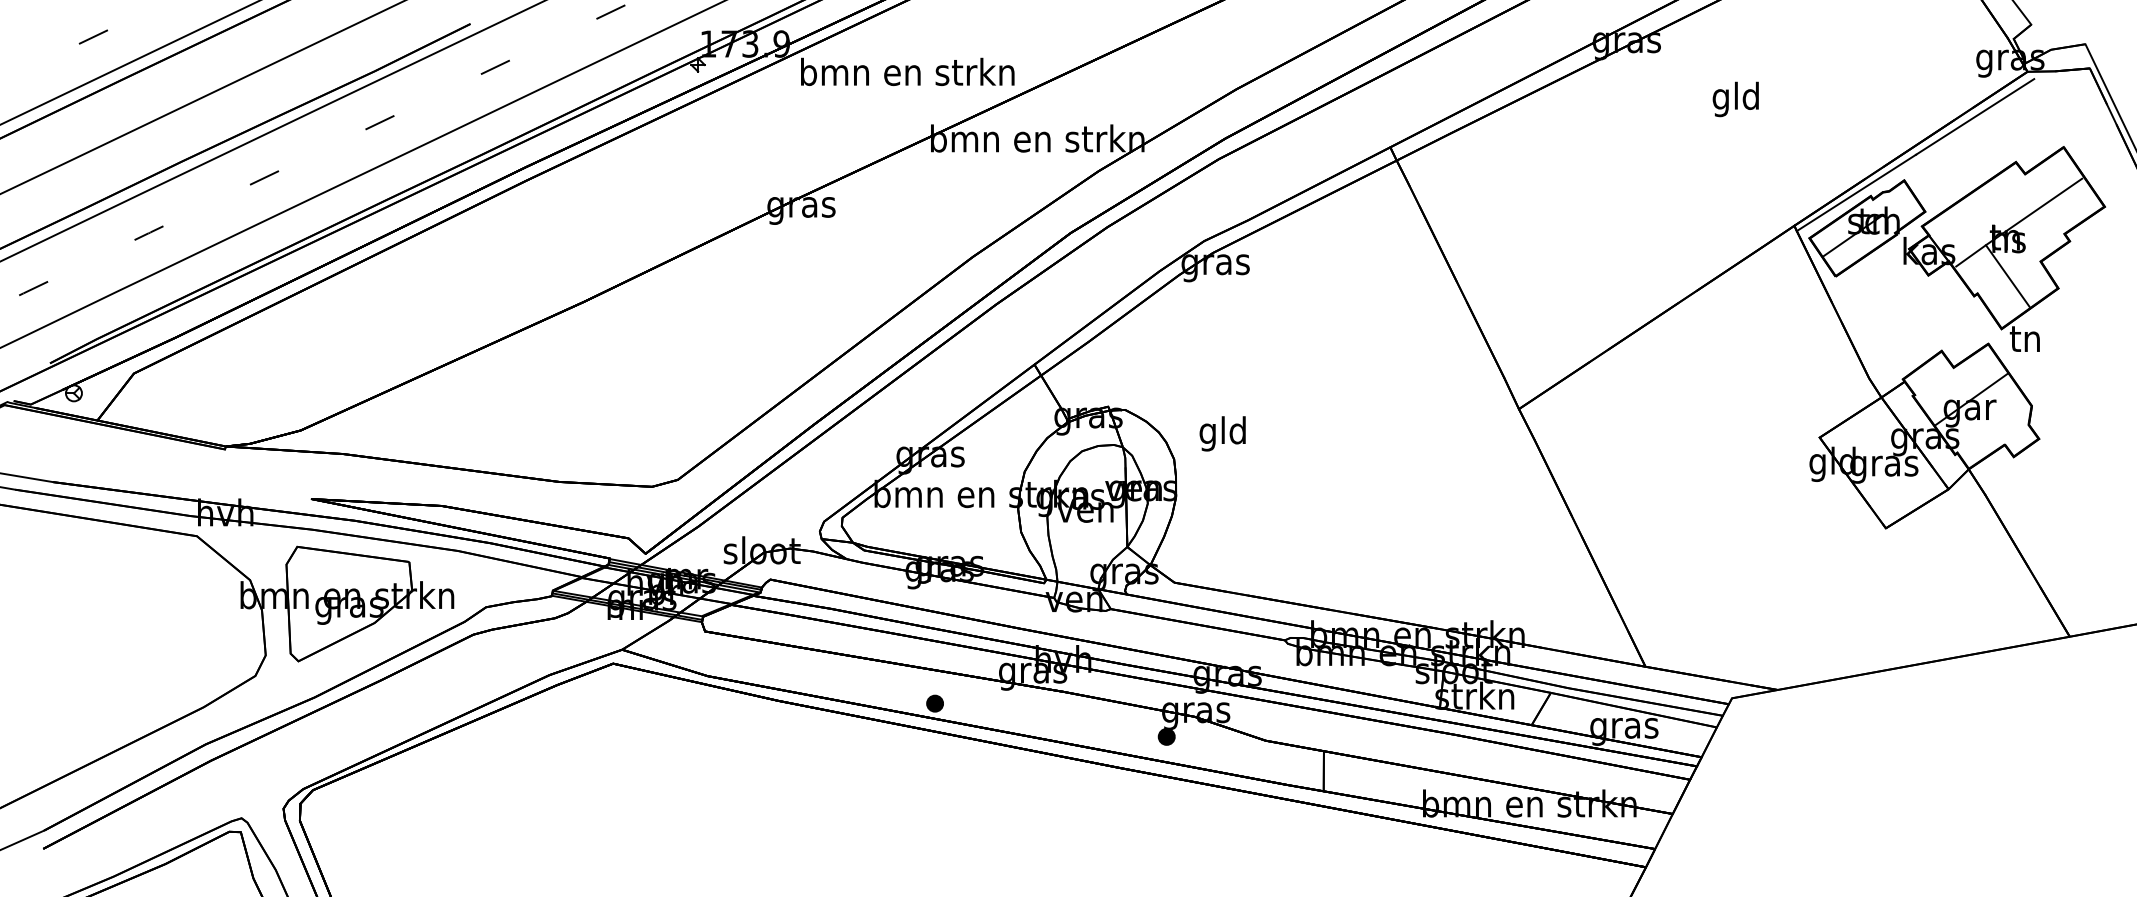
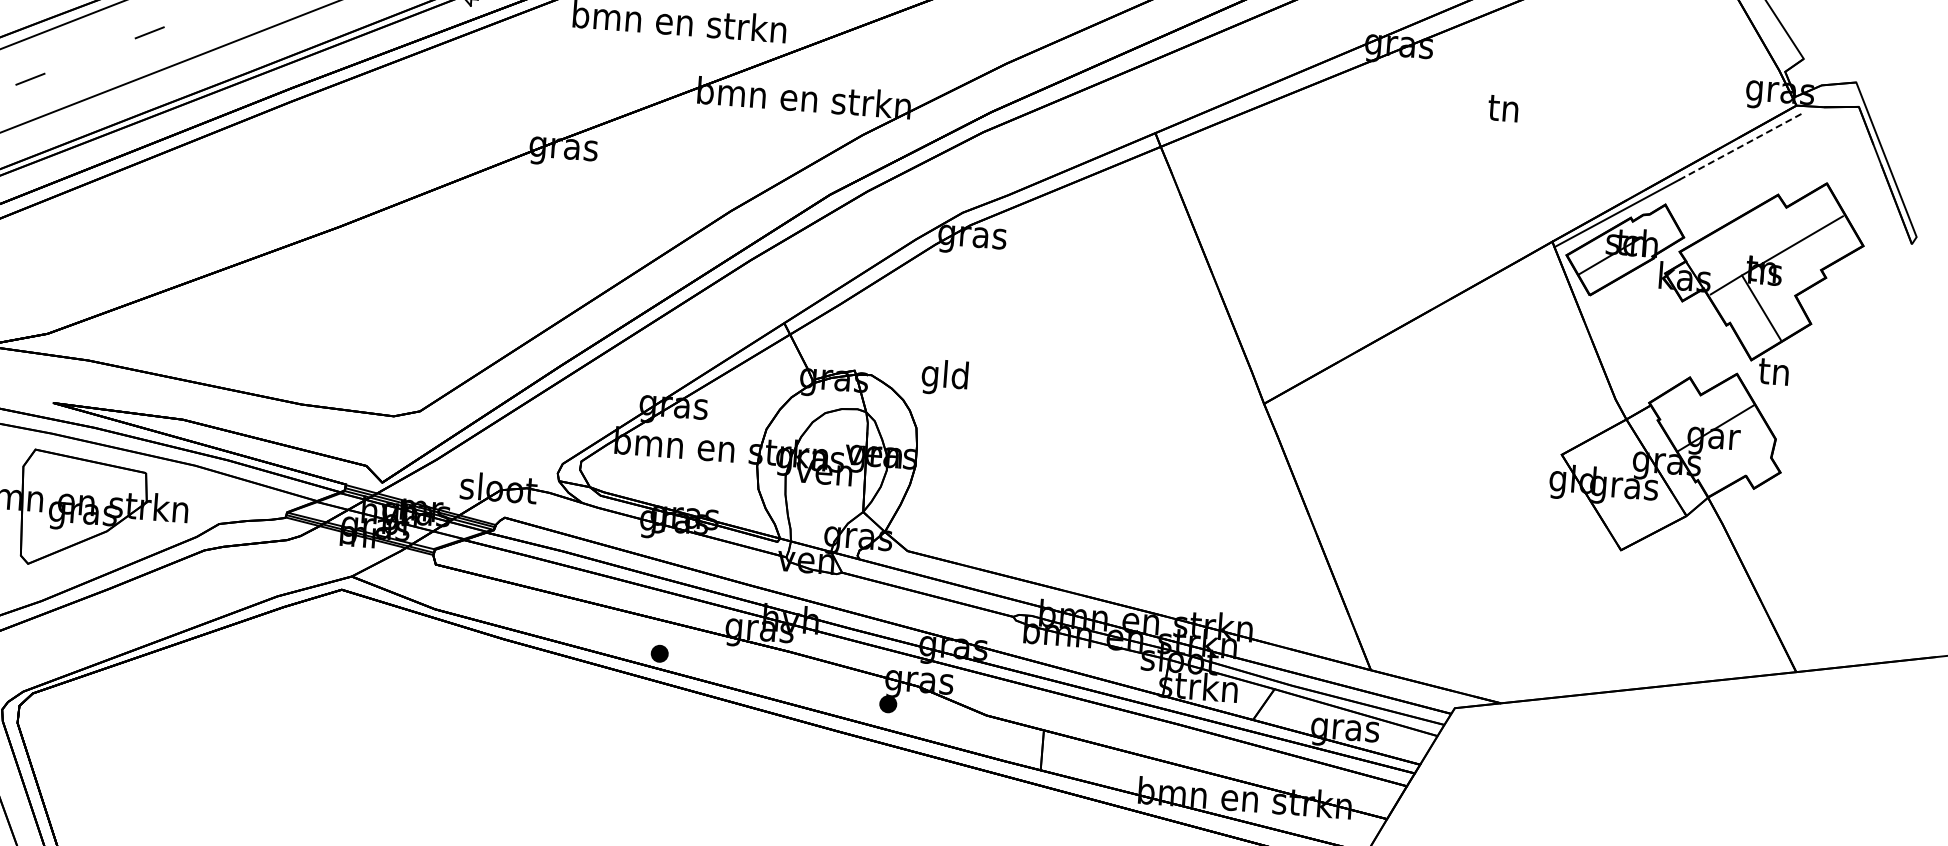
text: (1735, 99) -> (1503, 111), gld -> tn
line: (1975, 116) -> (1741, 146), solid -> dashed
text: (1222, 433) -> (944, 377), moved

